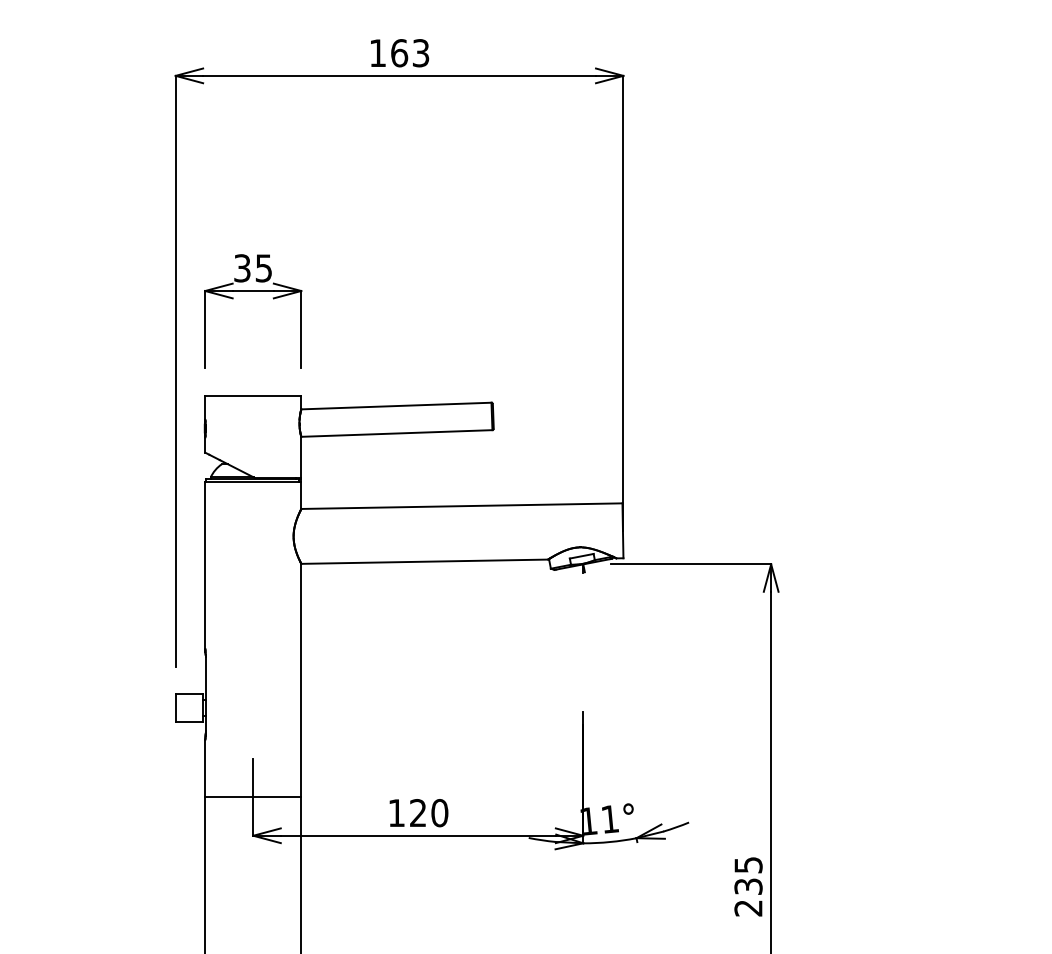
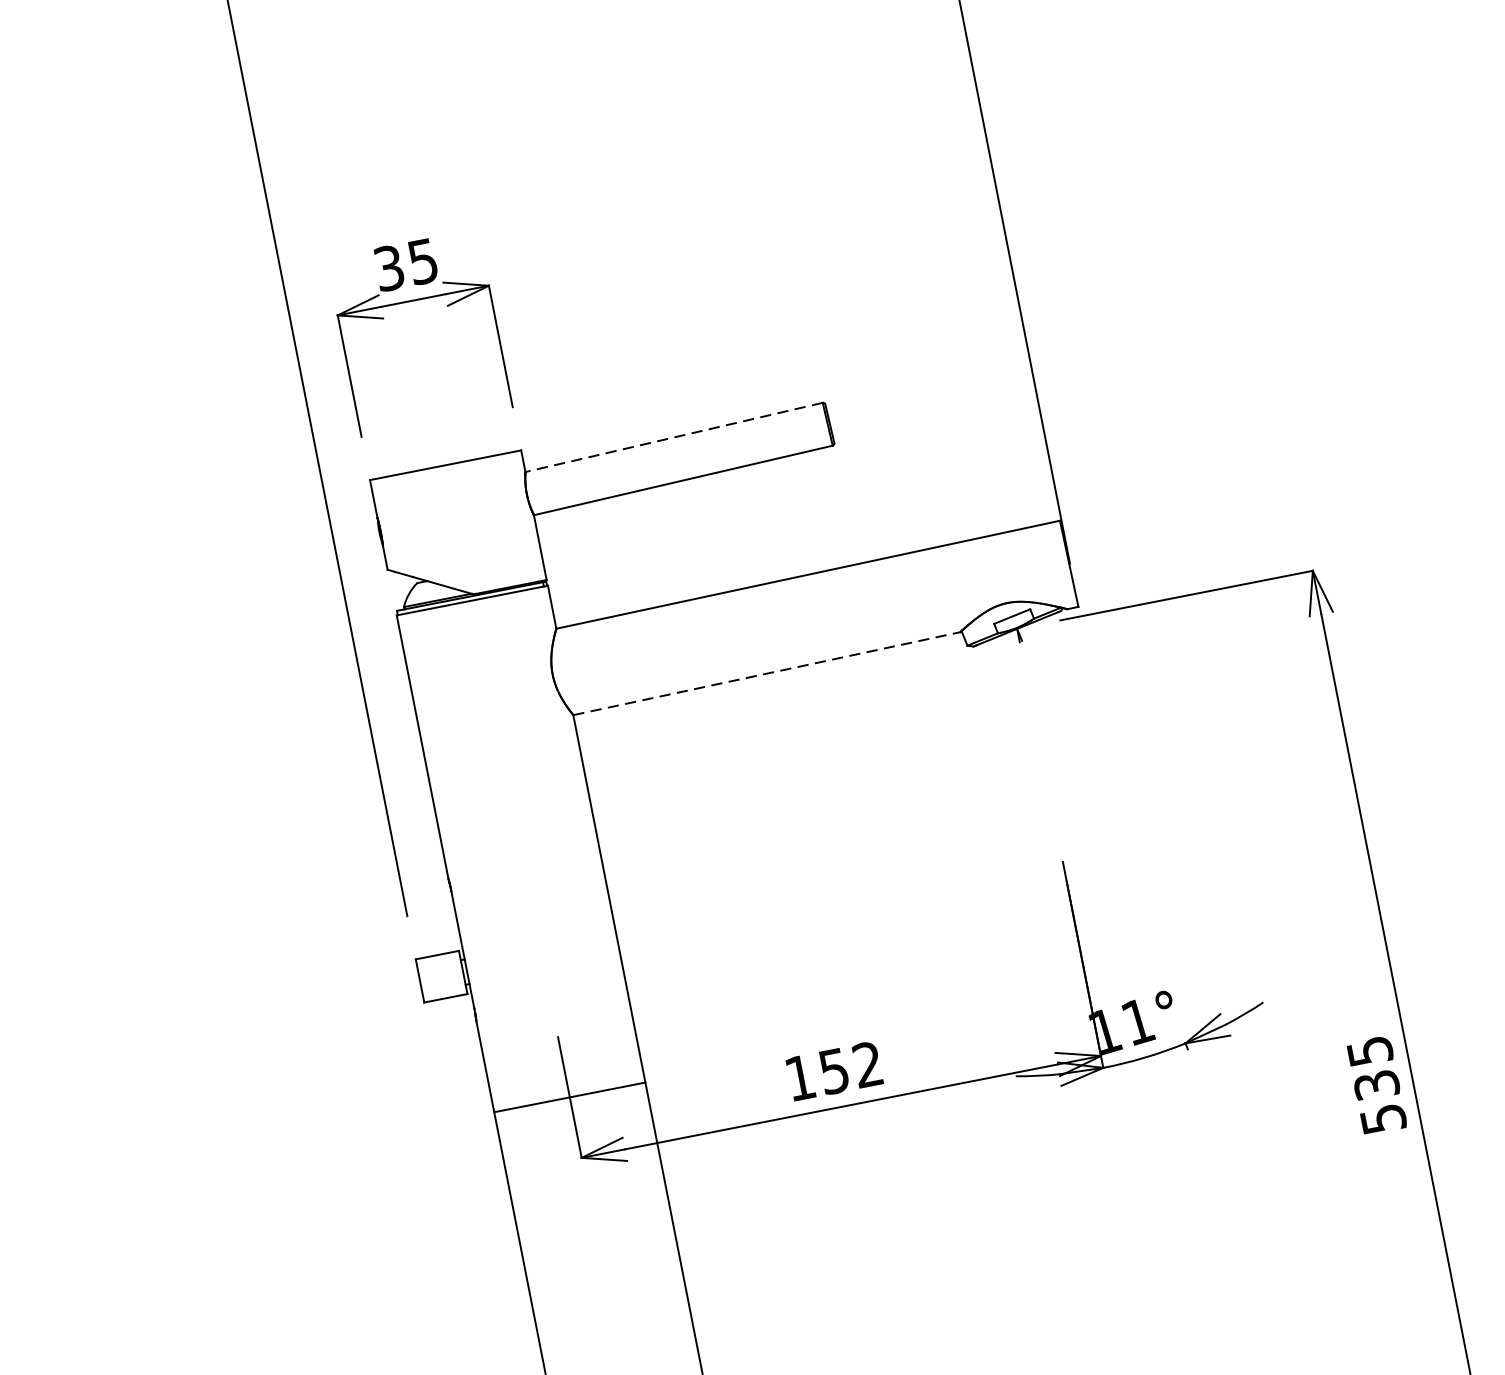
line: (395, 406) -> (672, 438), solid -> dashed
line: (425, 561) -> (767, 673), solid -> dashed
text: (429, 813) -> (852, 1068), 120 -> 152
text: (748, 908) -> (1383, 1119), 235 -> 535

